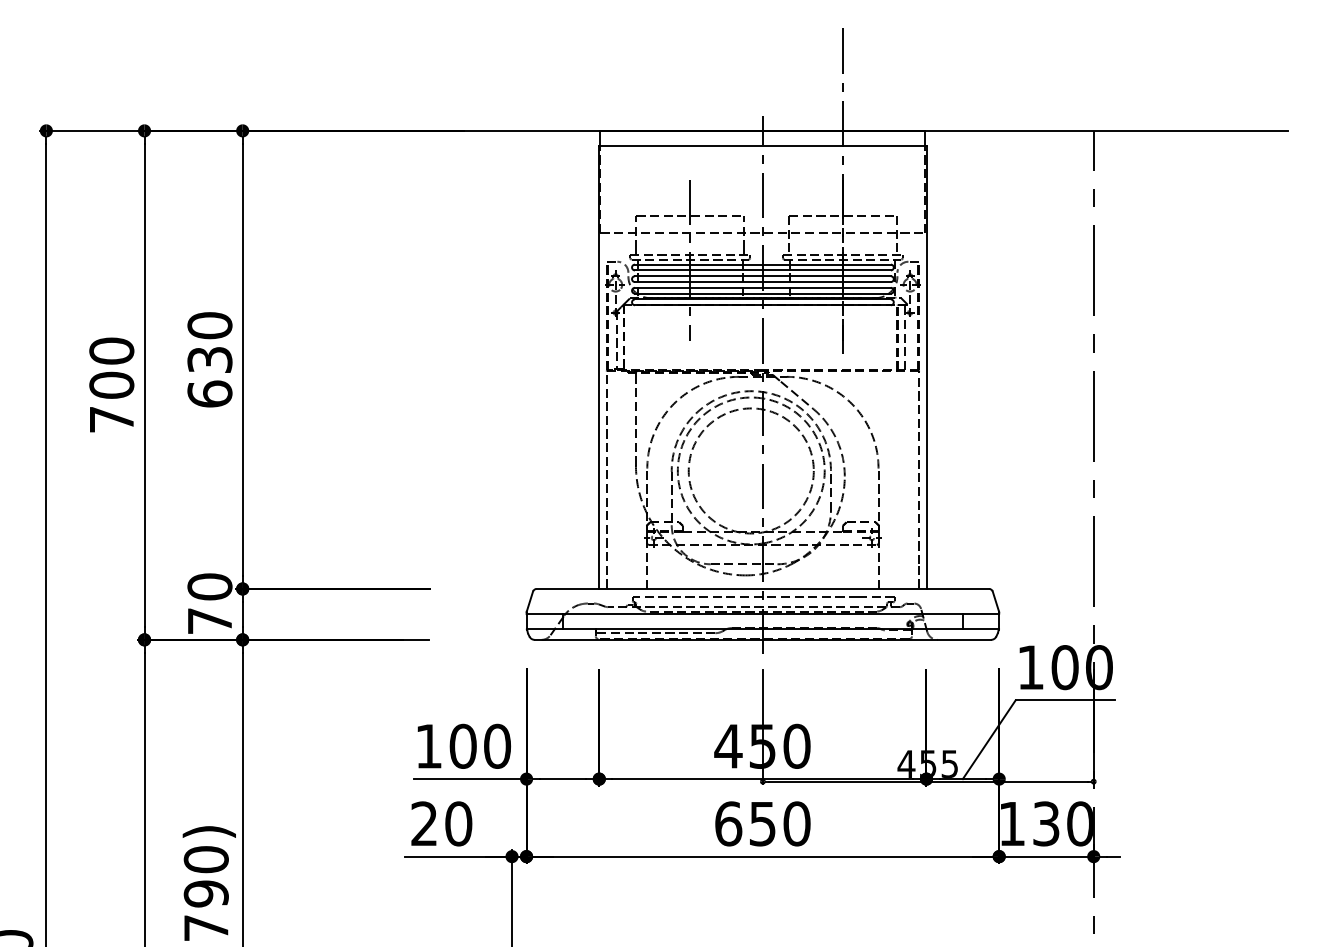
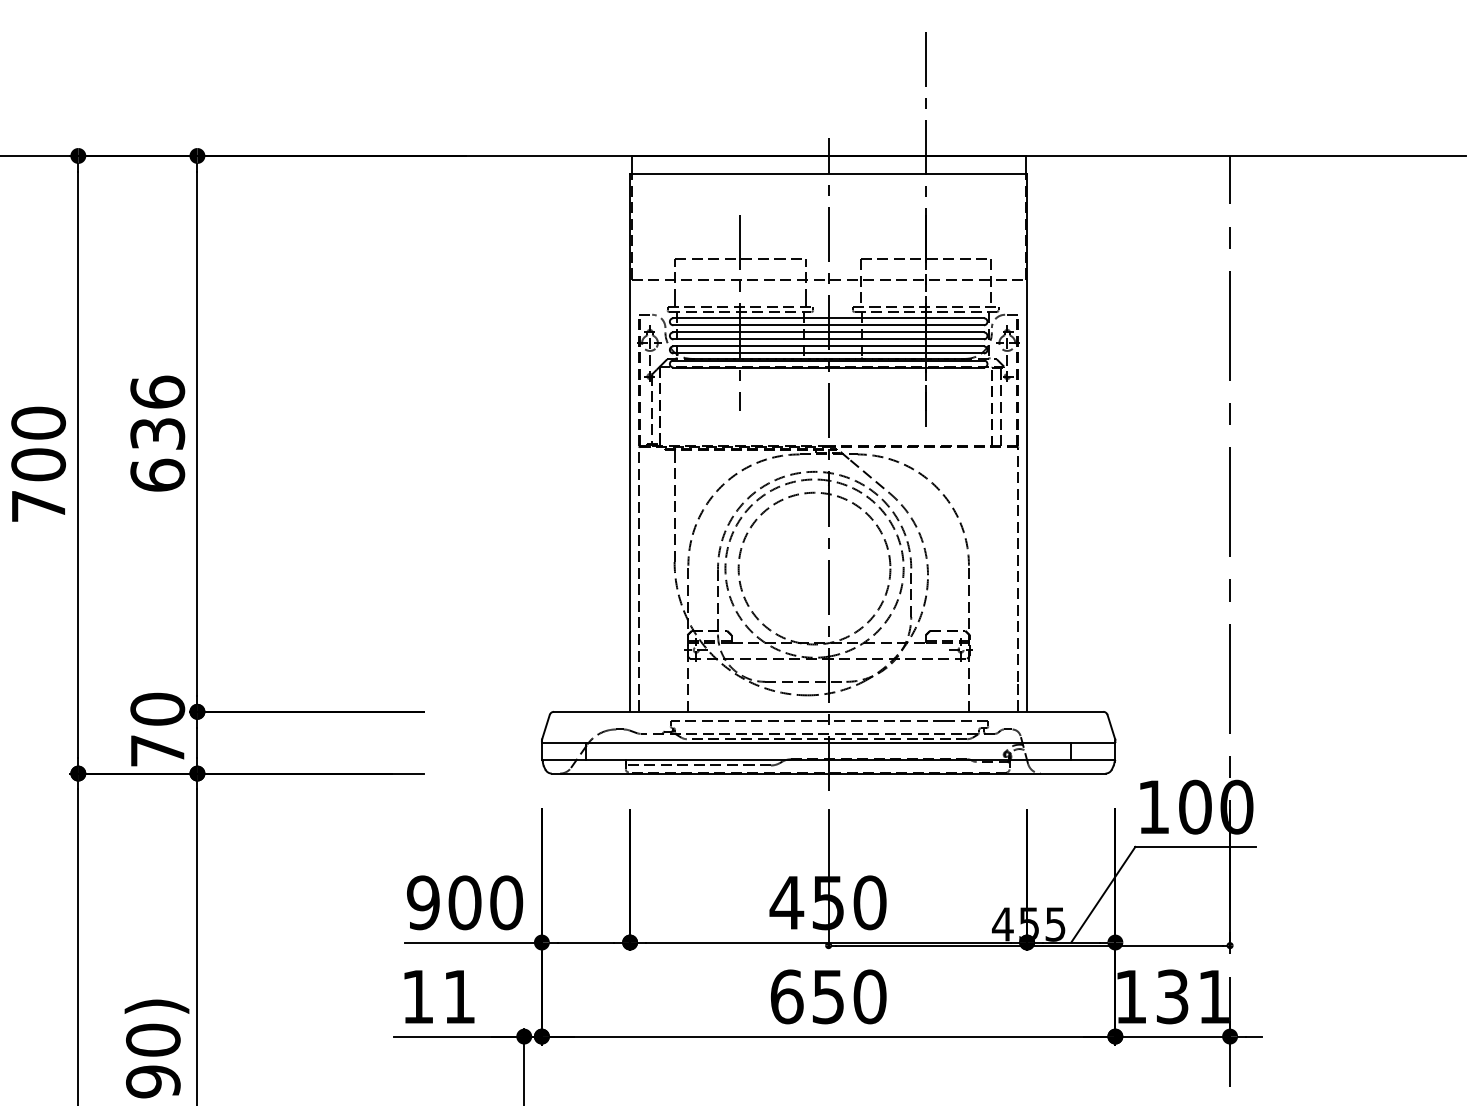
text: (209, 325) -> (157, 392), 630 -> 636
text: (428, 745) -> (422, 901), 100 -> 900
text: (441, 823) -> (438, 996), 20 -> 11
text: (1079, 823) -> (1212, 996), 130 -> 131

